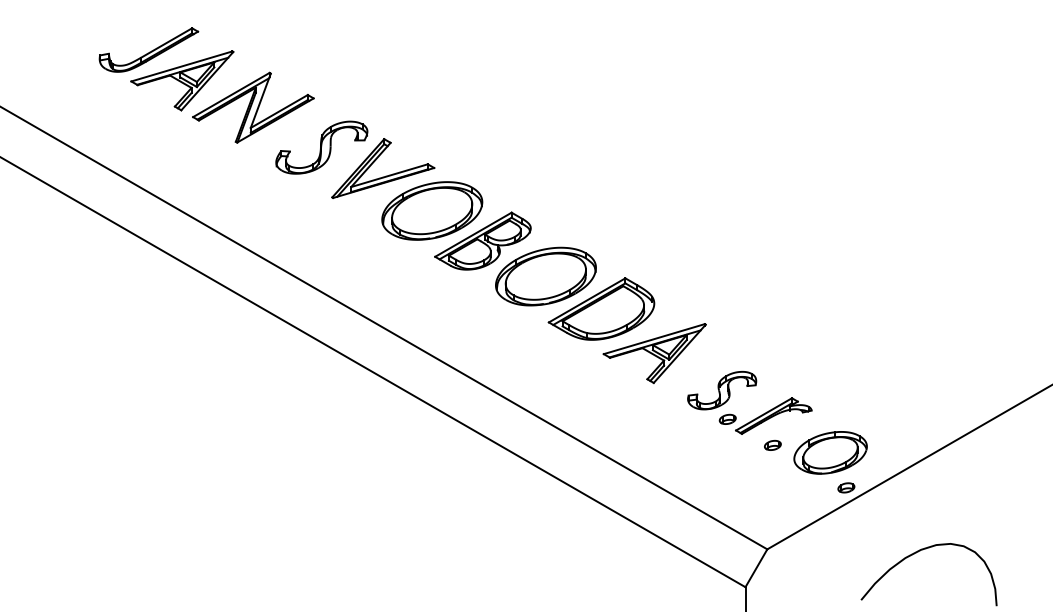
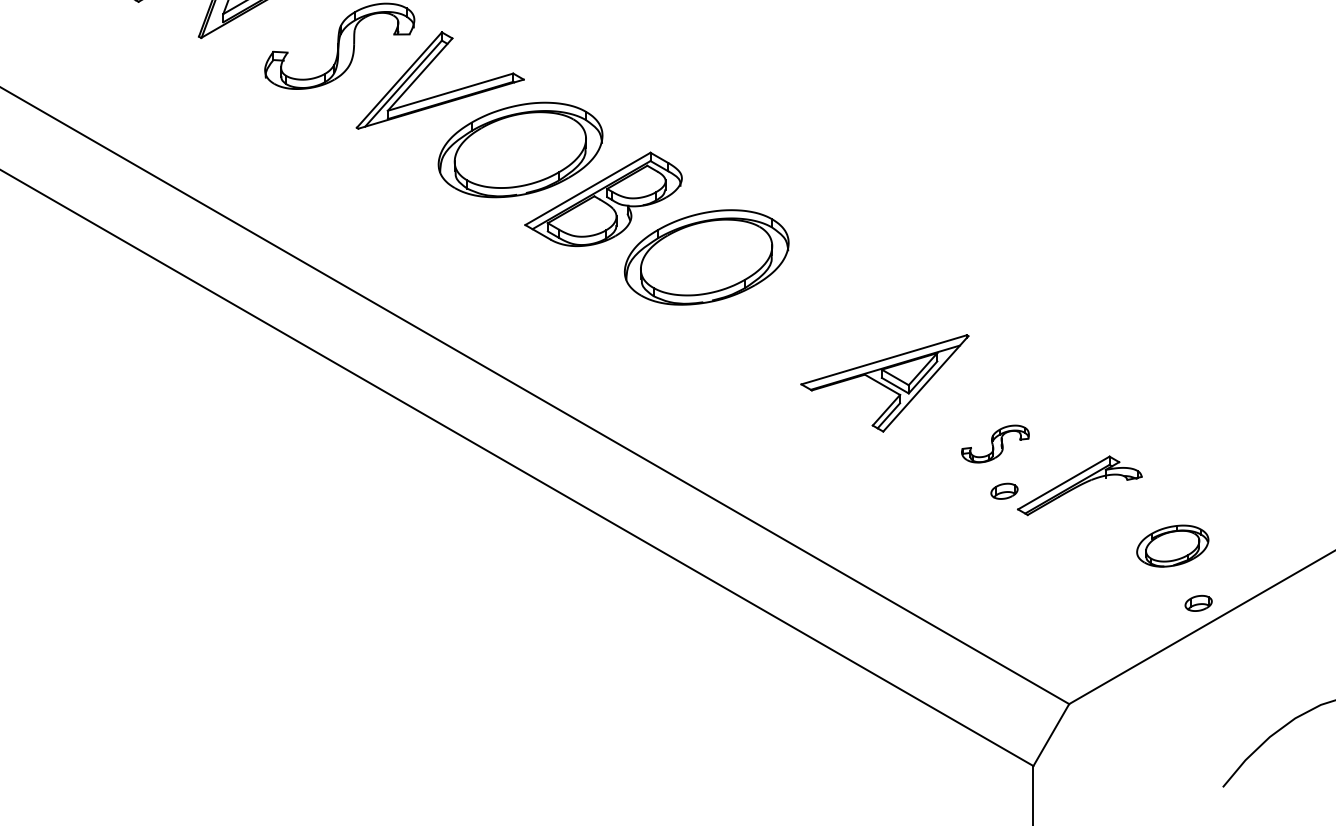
part: (601, 308) -> (797, 309), removed
part: (722, 390) -> (995, 443), size x0.6
part: (772, 444) -> (1077, 532), removed
part: (830, 452) -> (1172, 545), size x0.6

